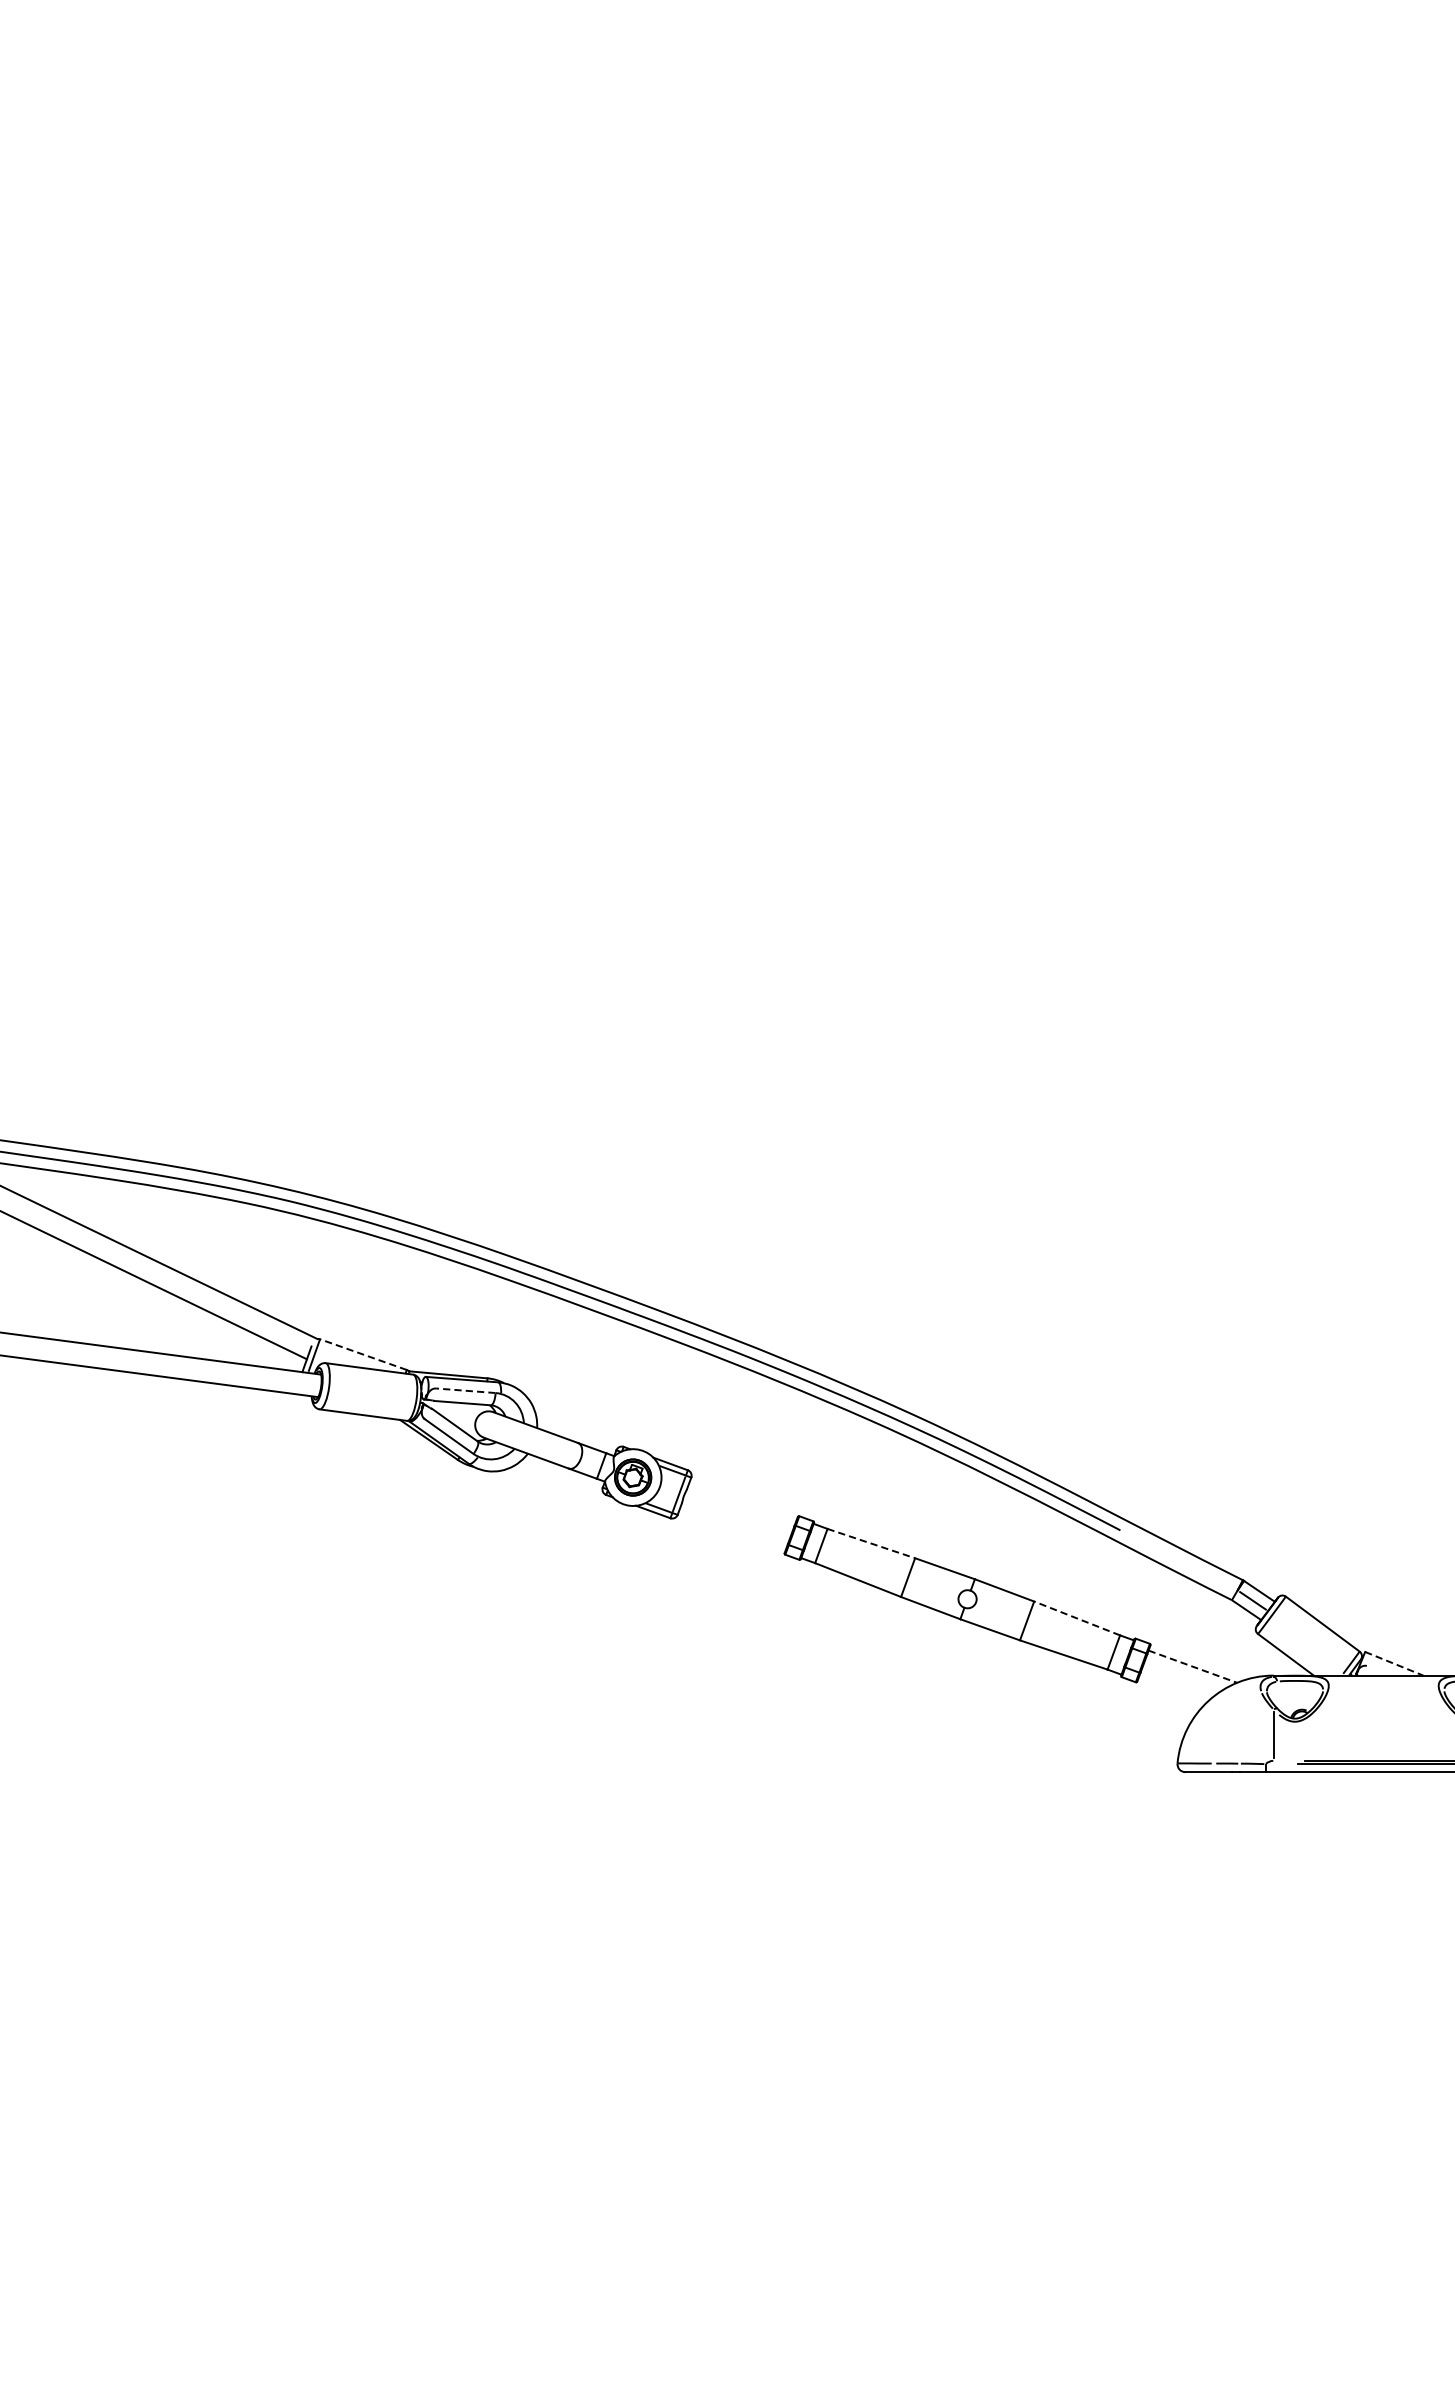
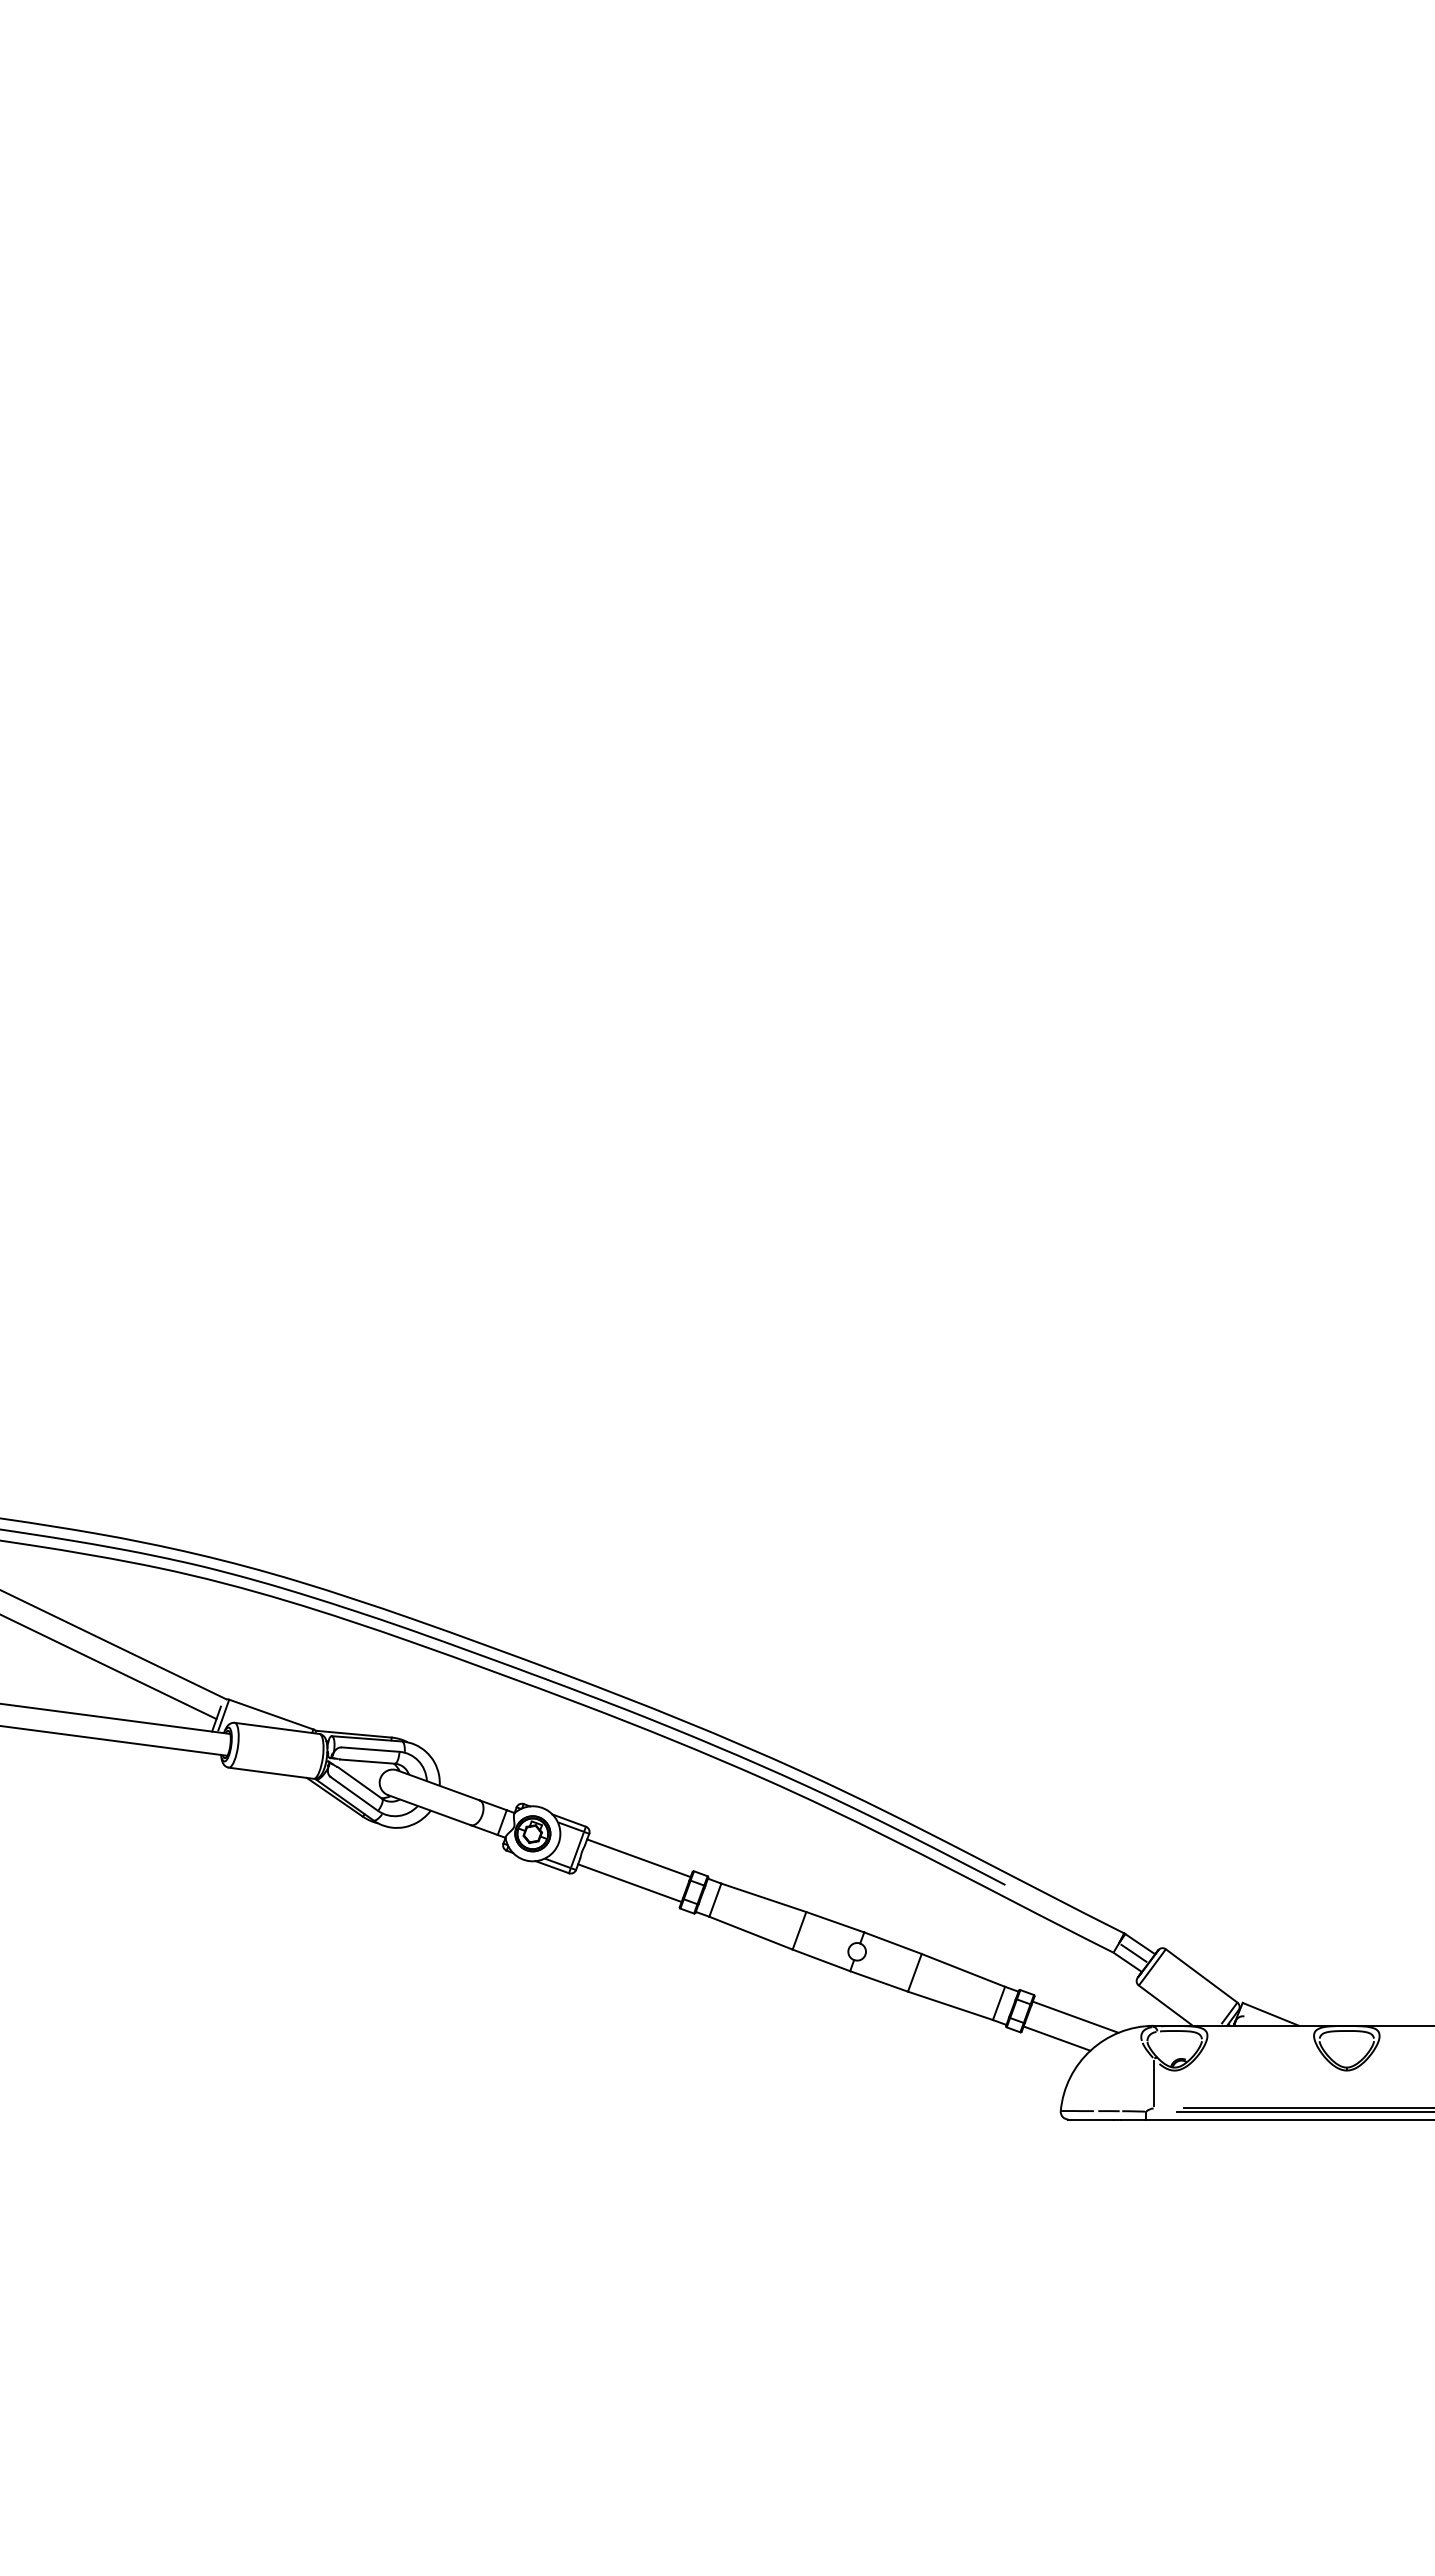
line: (363, 1354) -> (271, 1714), dashed -> solid
line: (465, 1390) -> (370, 1749), dashed -> solid
line: (742, 1503) -> (638, 1858), added
line: (732, 1528) -> (629, 1883), added
line: (870, 1543) -> (763, 1897), dashed -> solid
line: (1077, 1618) -> (963, 1970), dashed -> solid
line: (1394, 1663) -> (1271, 2014), dashed -> solid
line: (1192, 1667) -> (1075, 2017), dashed -> solid
line: (1173, 1688) -> (1056, 2038), added

